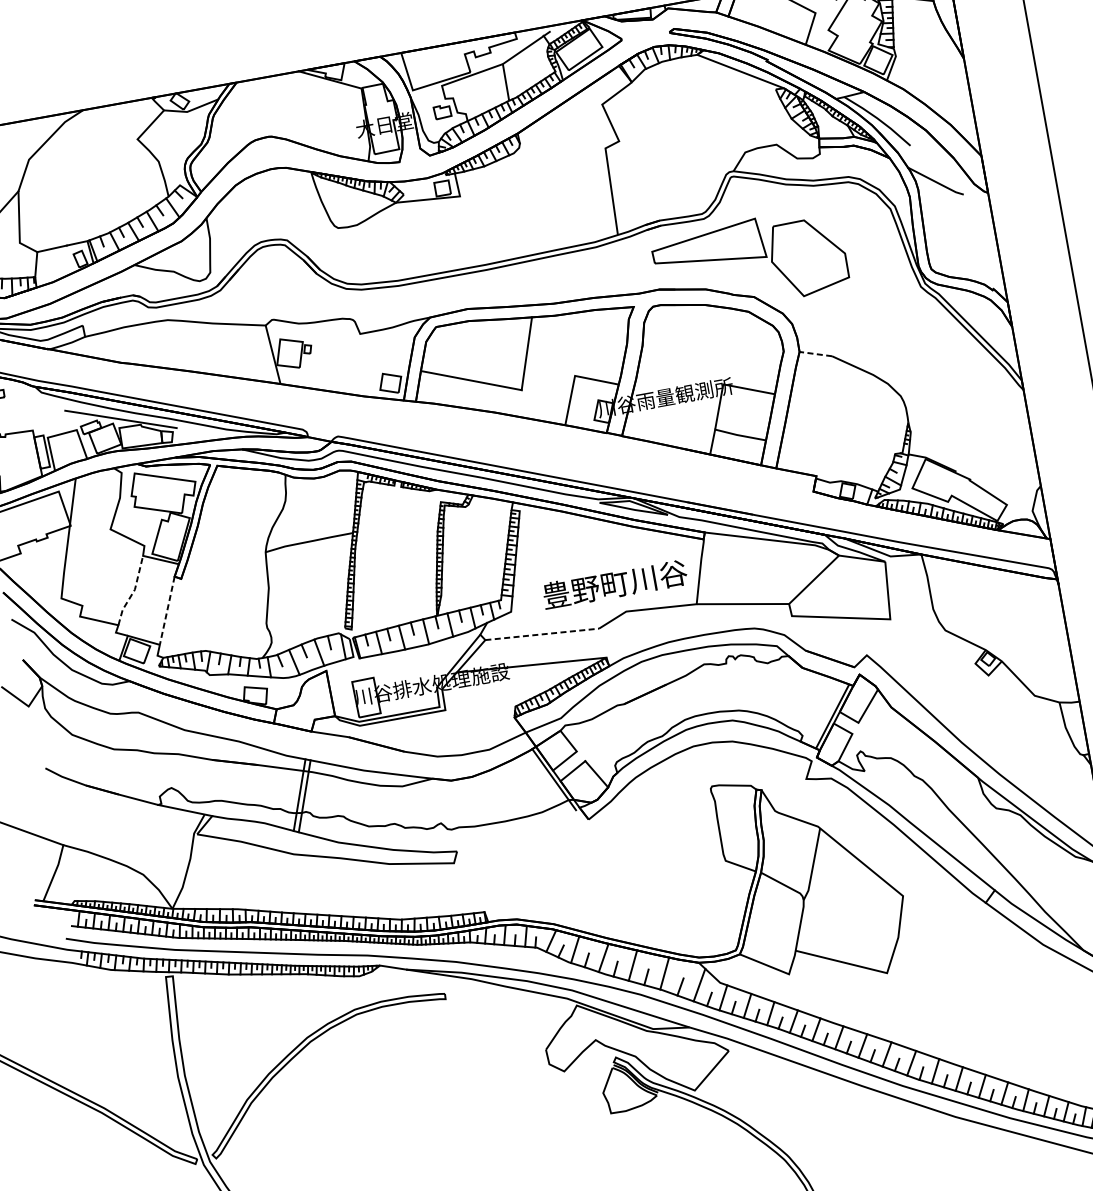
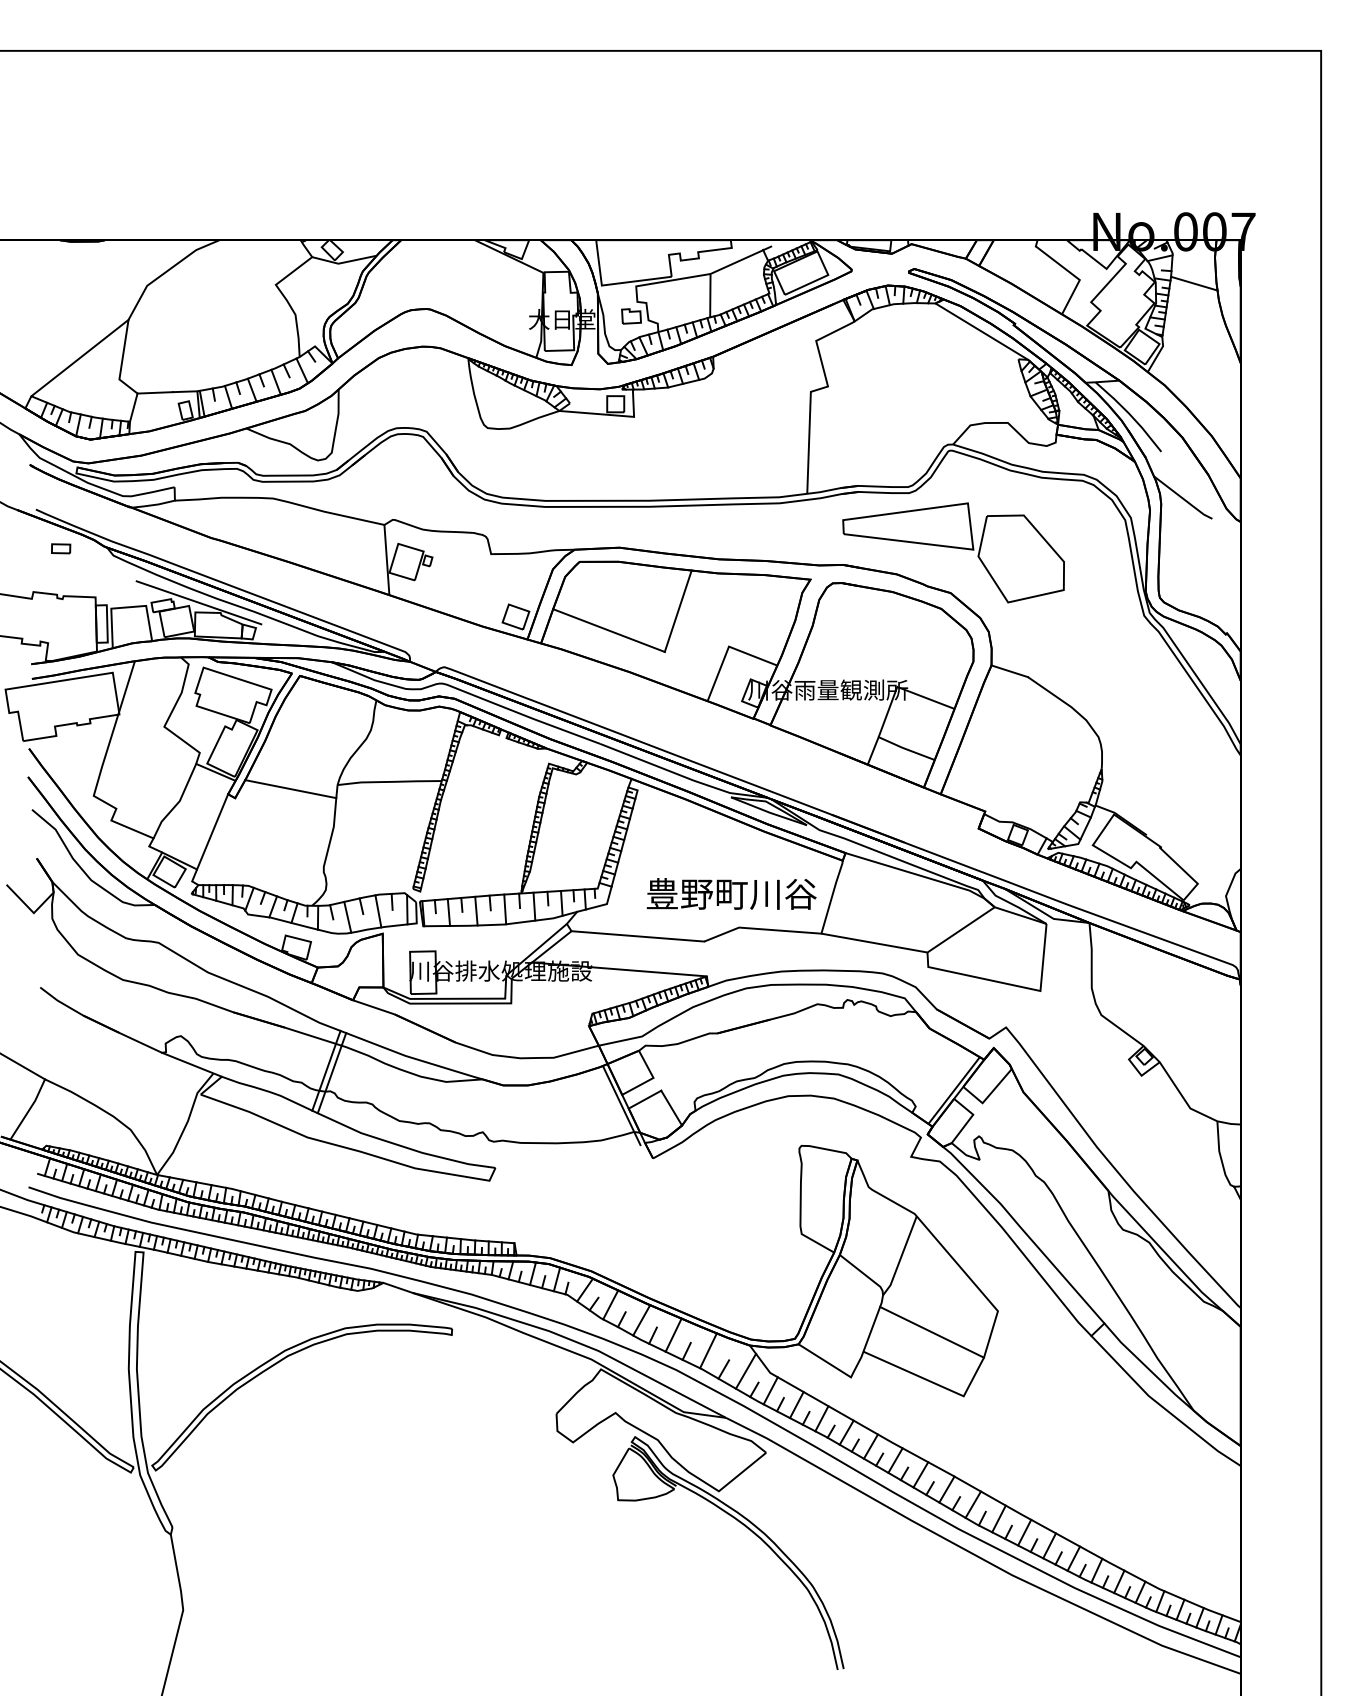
line: (815, 354) -> (1009, 671), dashed -> solid
line: (226, 563) -> (290, 789), added
line: (133, 592) -> (177, 803), dashed -> solid
line: (167, 610) -> (212, 831), dashed -> solid
line: (541, 634) -> (637, 936), dashed -> solid
line: (850, 923) -> (931, 1331), added

